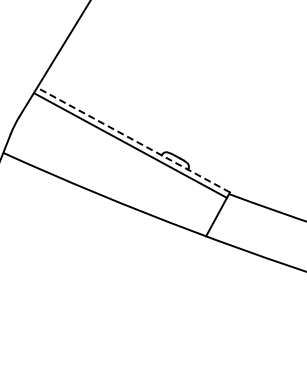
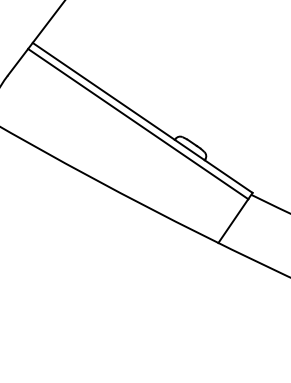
line: (133, 140) -> (142, 118), dashed -> solid

